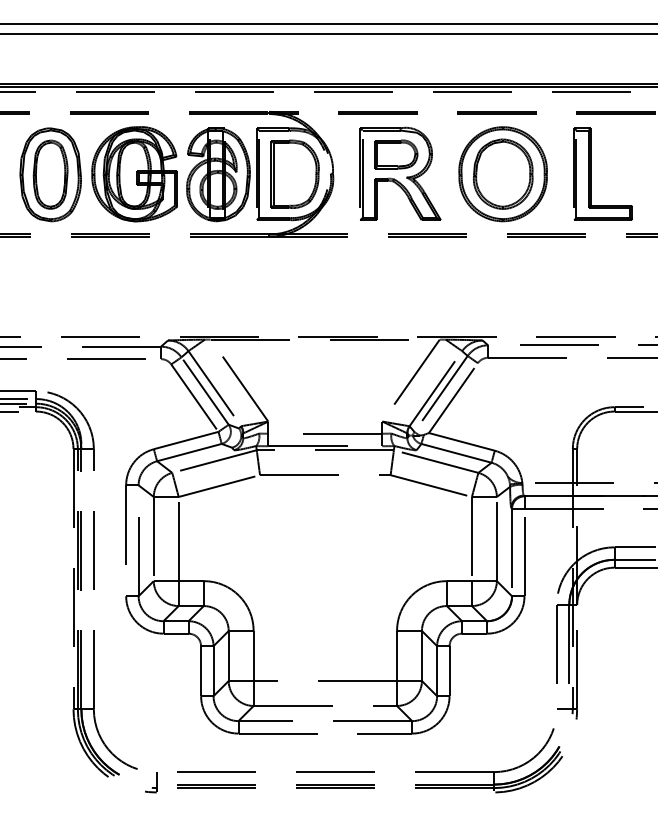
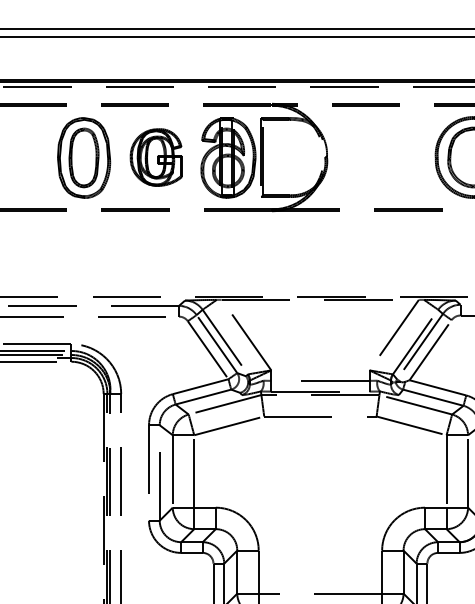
part: (294, 173) -> (293, 156), removed
part: (400, 173) -> (385, 156), removed
part: (134, 174) -> (156, 157), size x0.7

